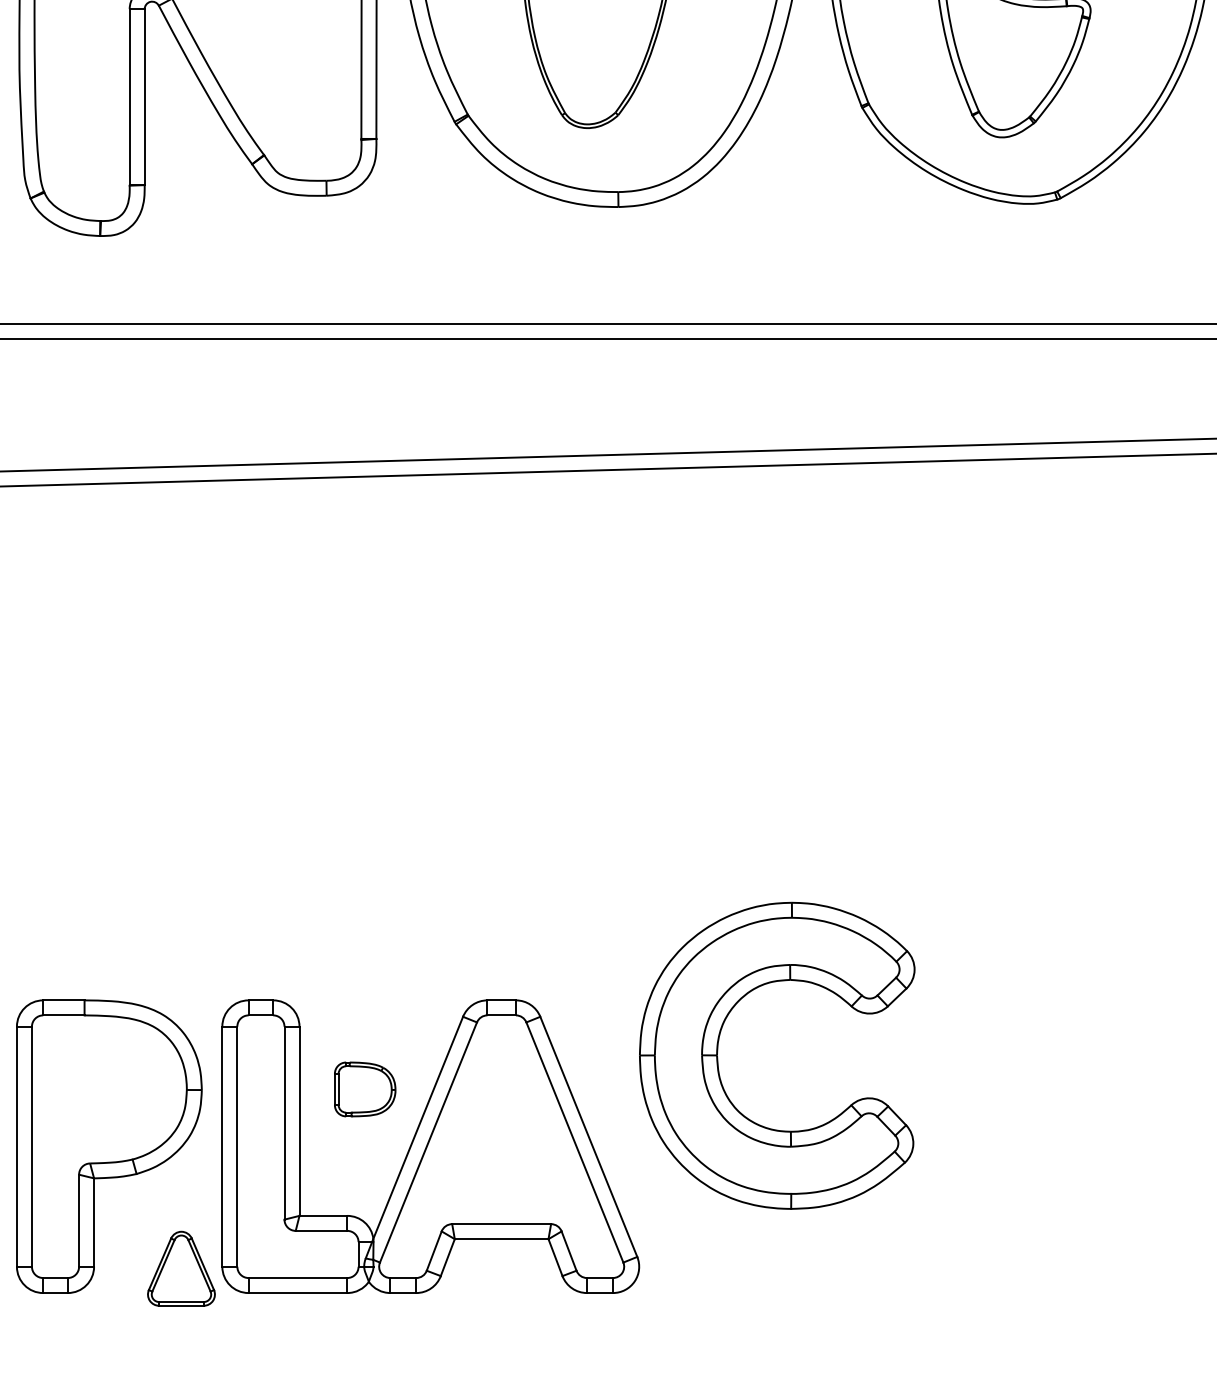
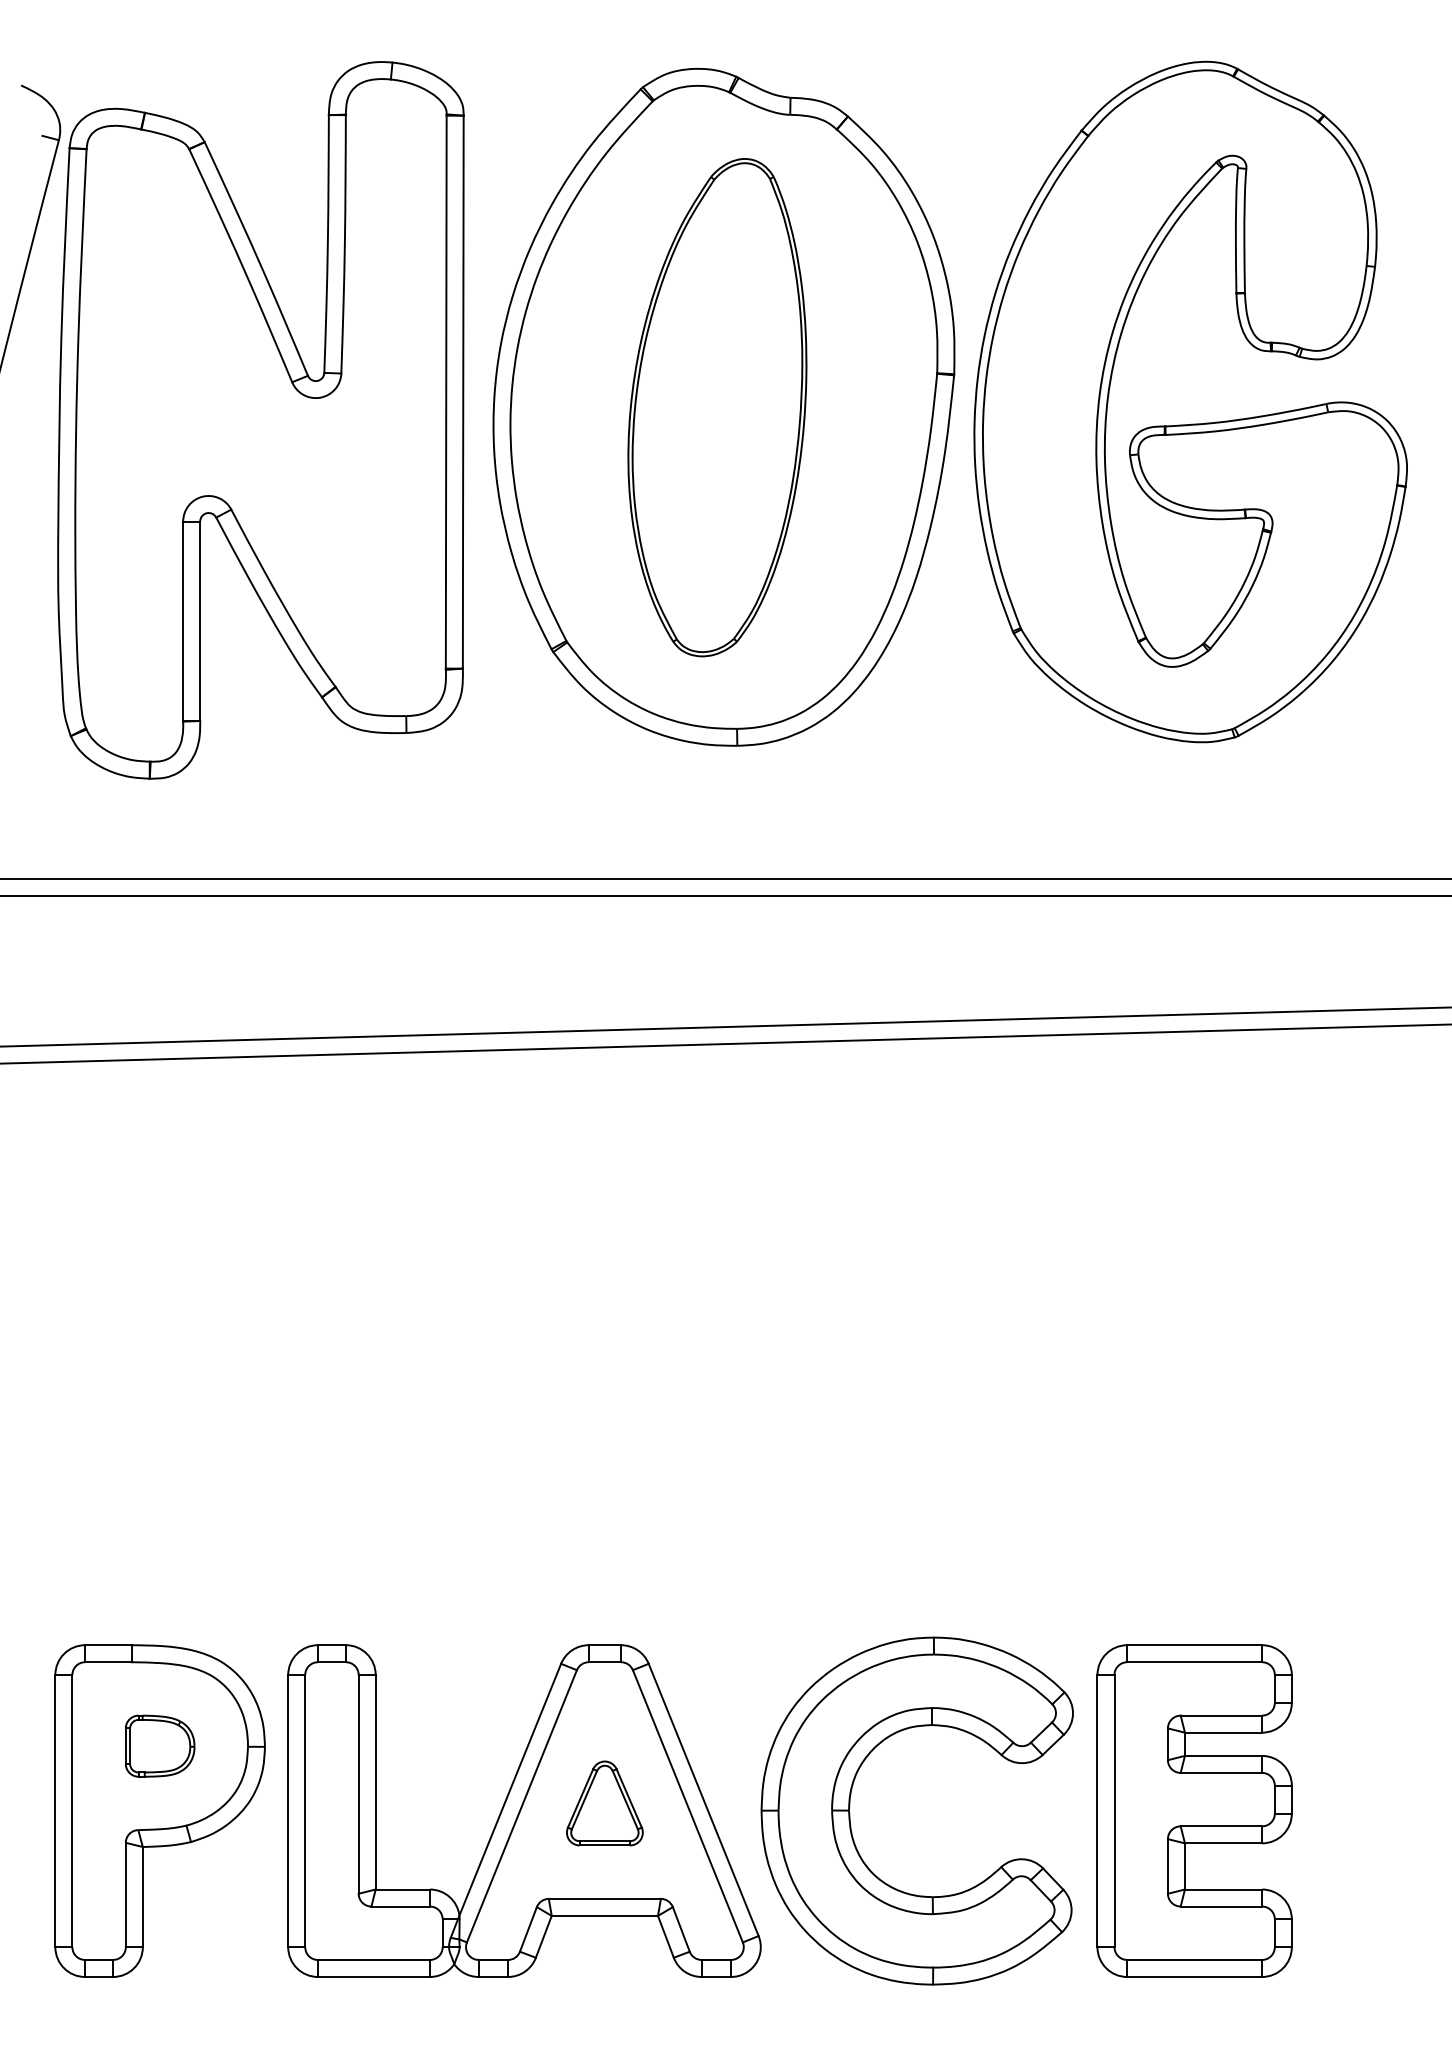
part: (718, 1057) -> (850, 1813), moved
part: (365, 1088) -> (160, 1745), moved
part: (1021, 1146) -> (1194, 1810), added
part: (181, 1268) -> (604, 1803), moved

